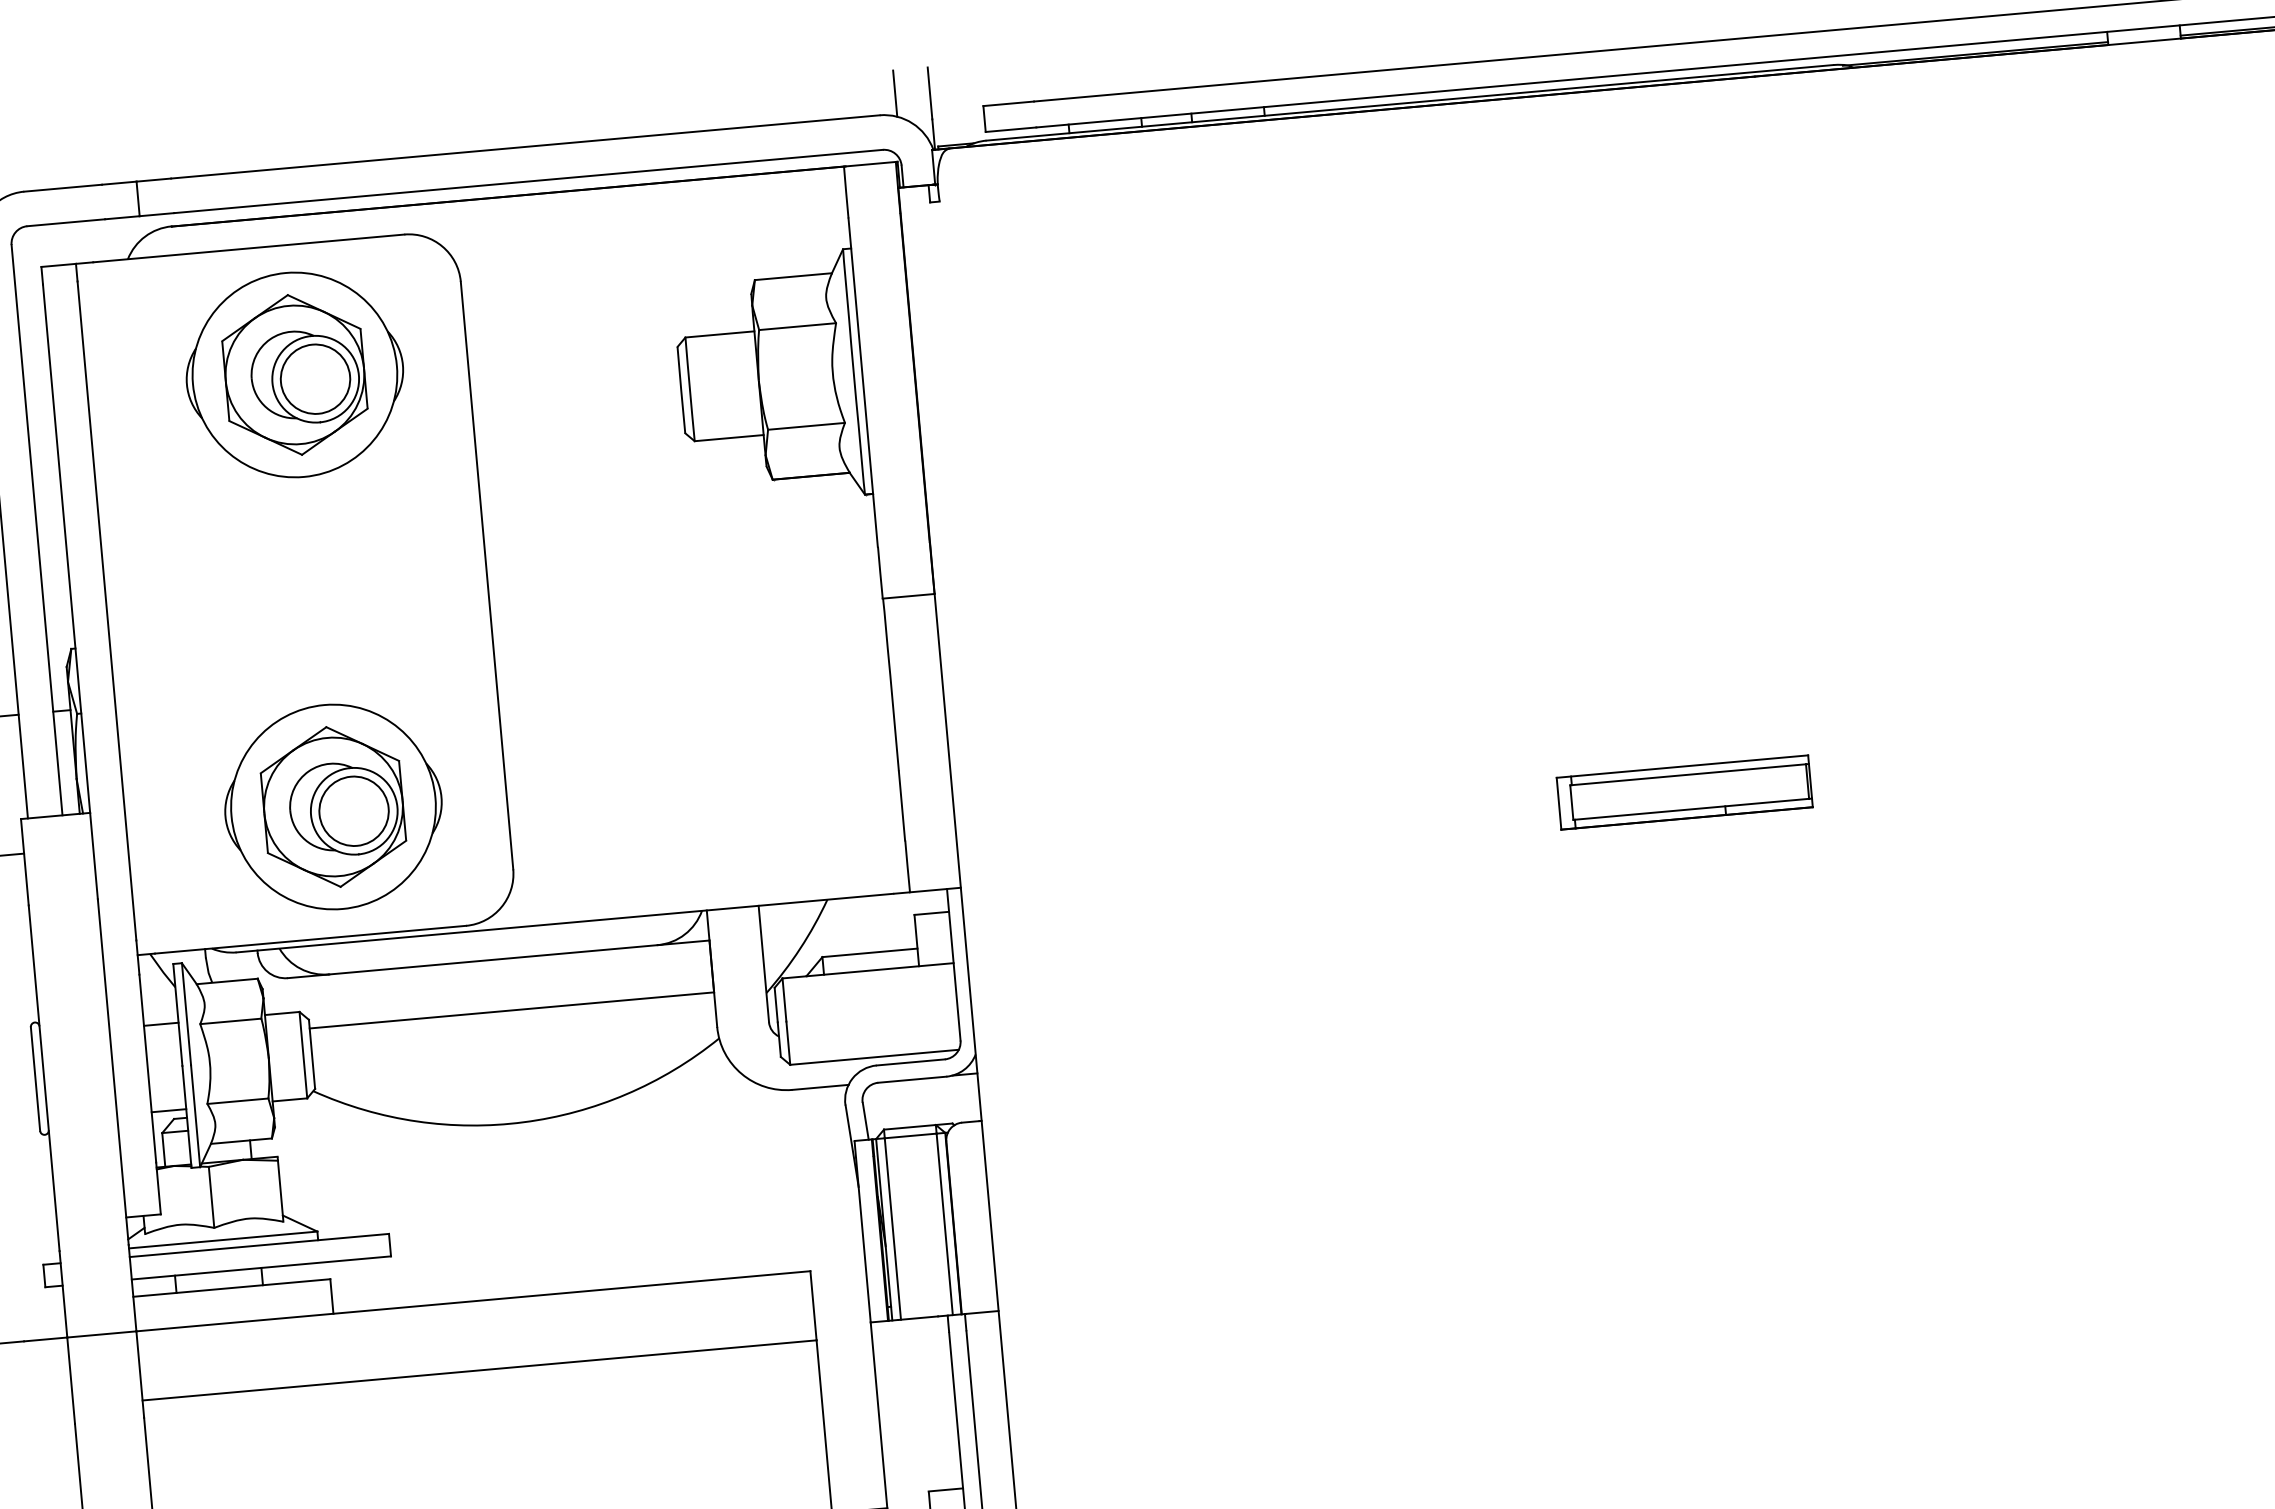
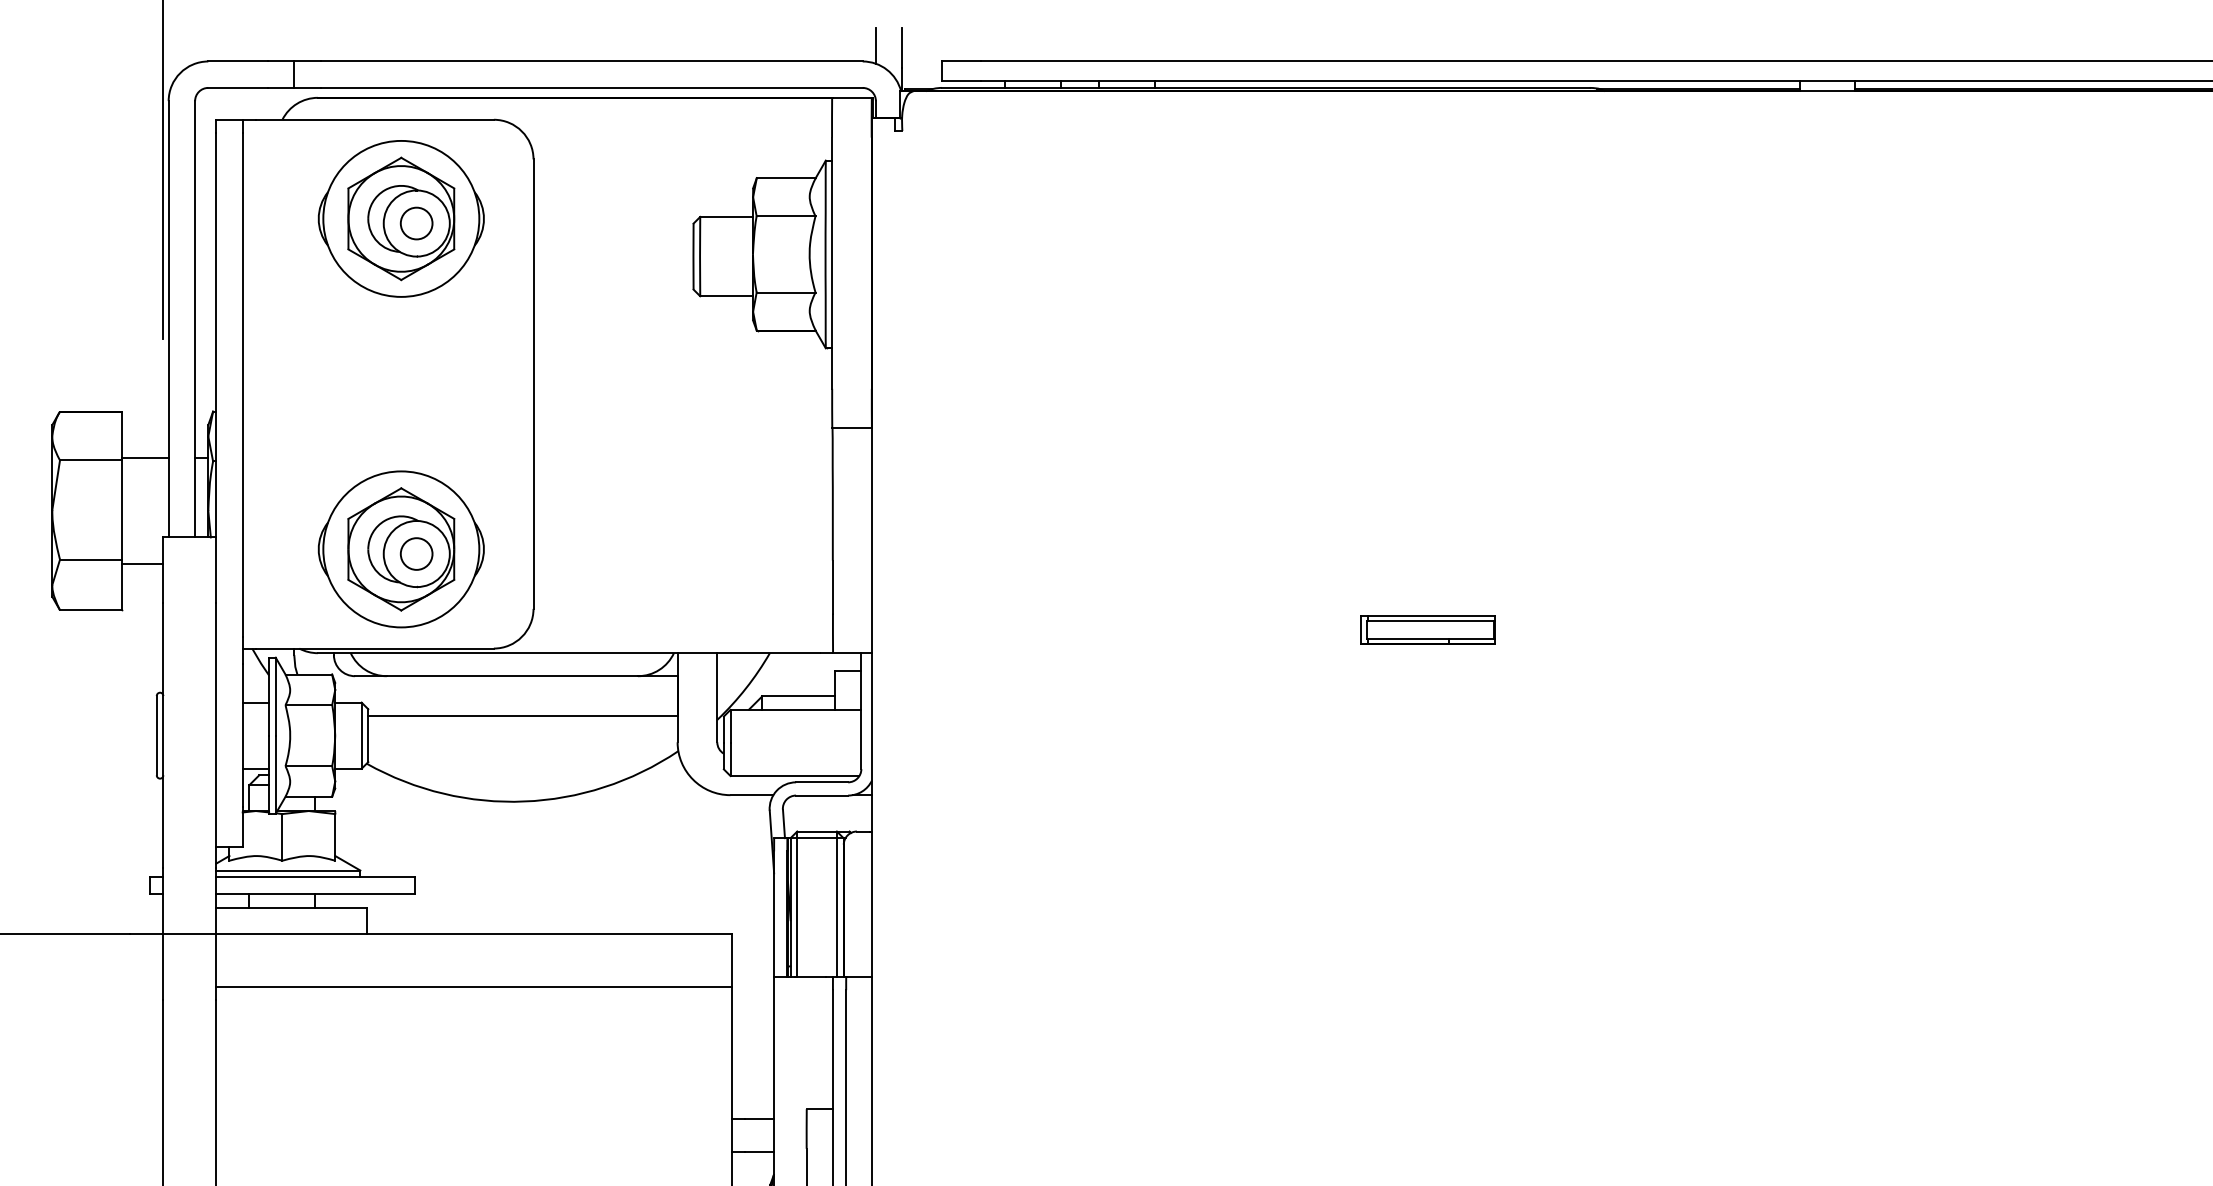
circle: (315, 379) -> (416, 223), size x0.6
part: (1684, 791) -> (1427, 629), size x0.7
circle: (353, 810) -> (416, 553), size x0.6

